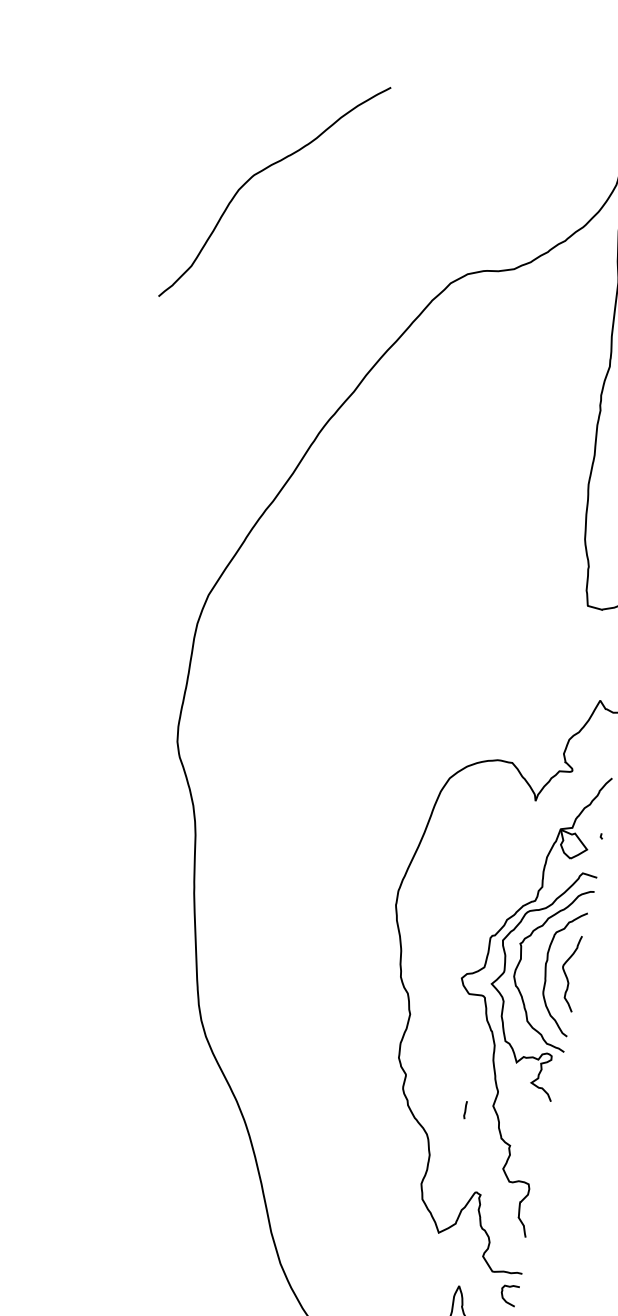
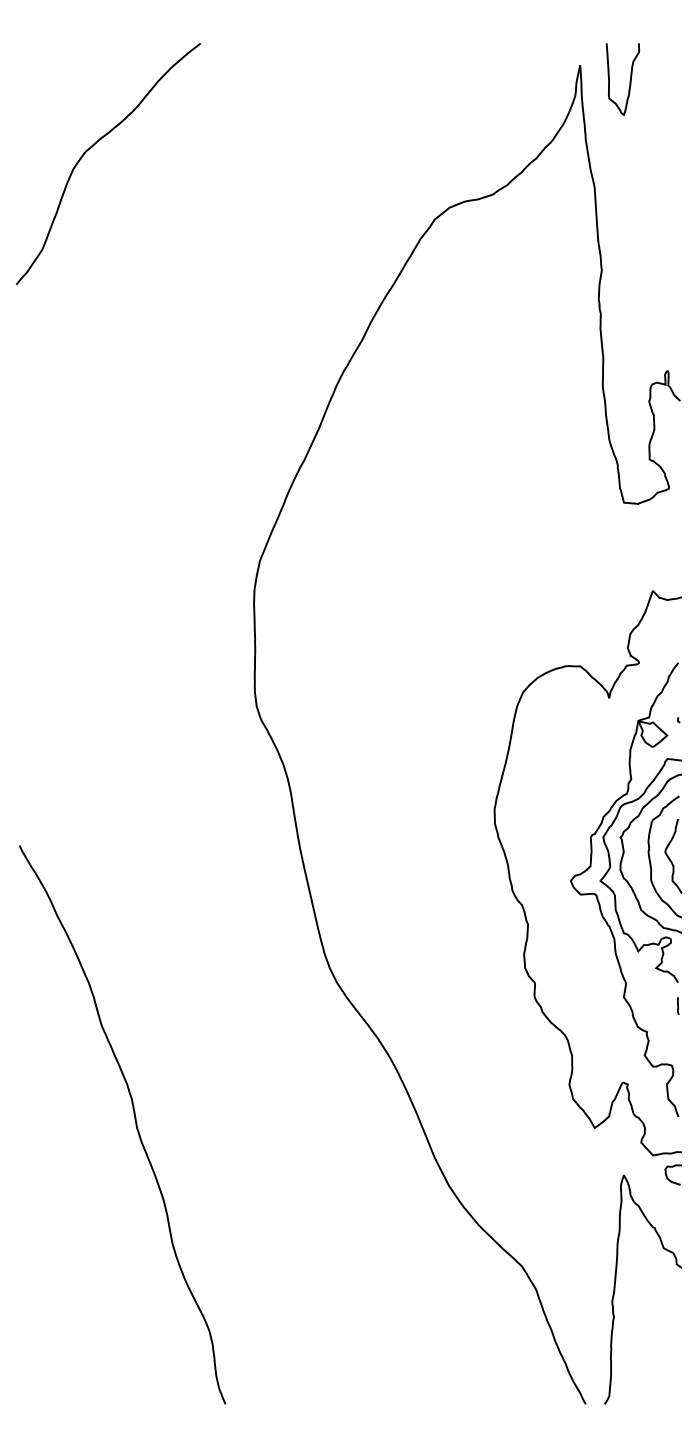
curve: (260, 173) -> (91, 148), moved
line: (465, 1109) -> (678, 1005), moved

